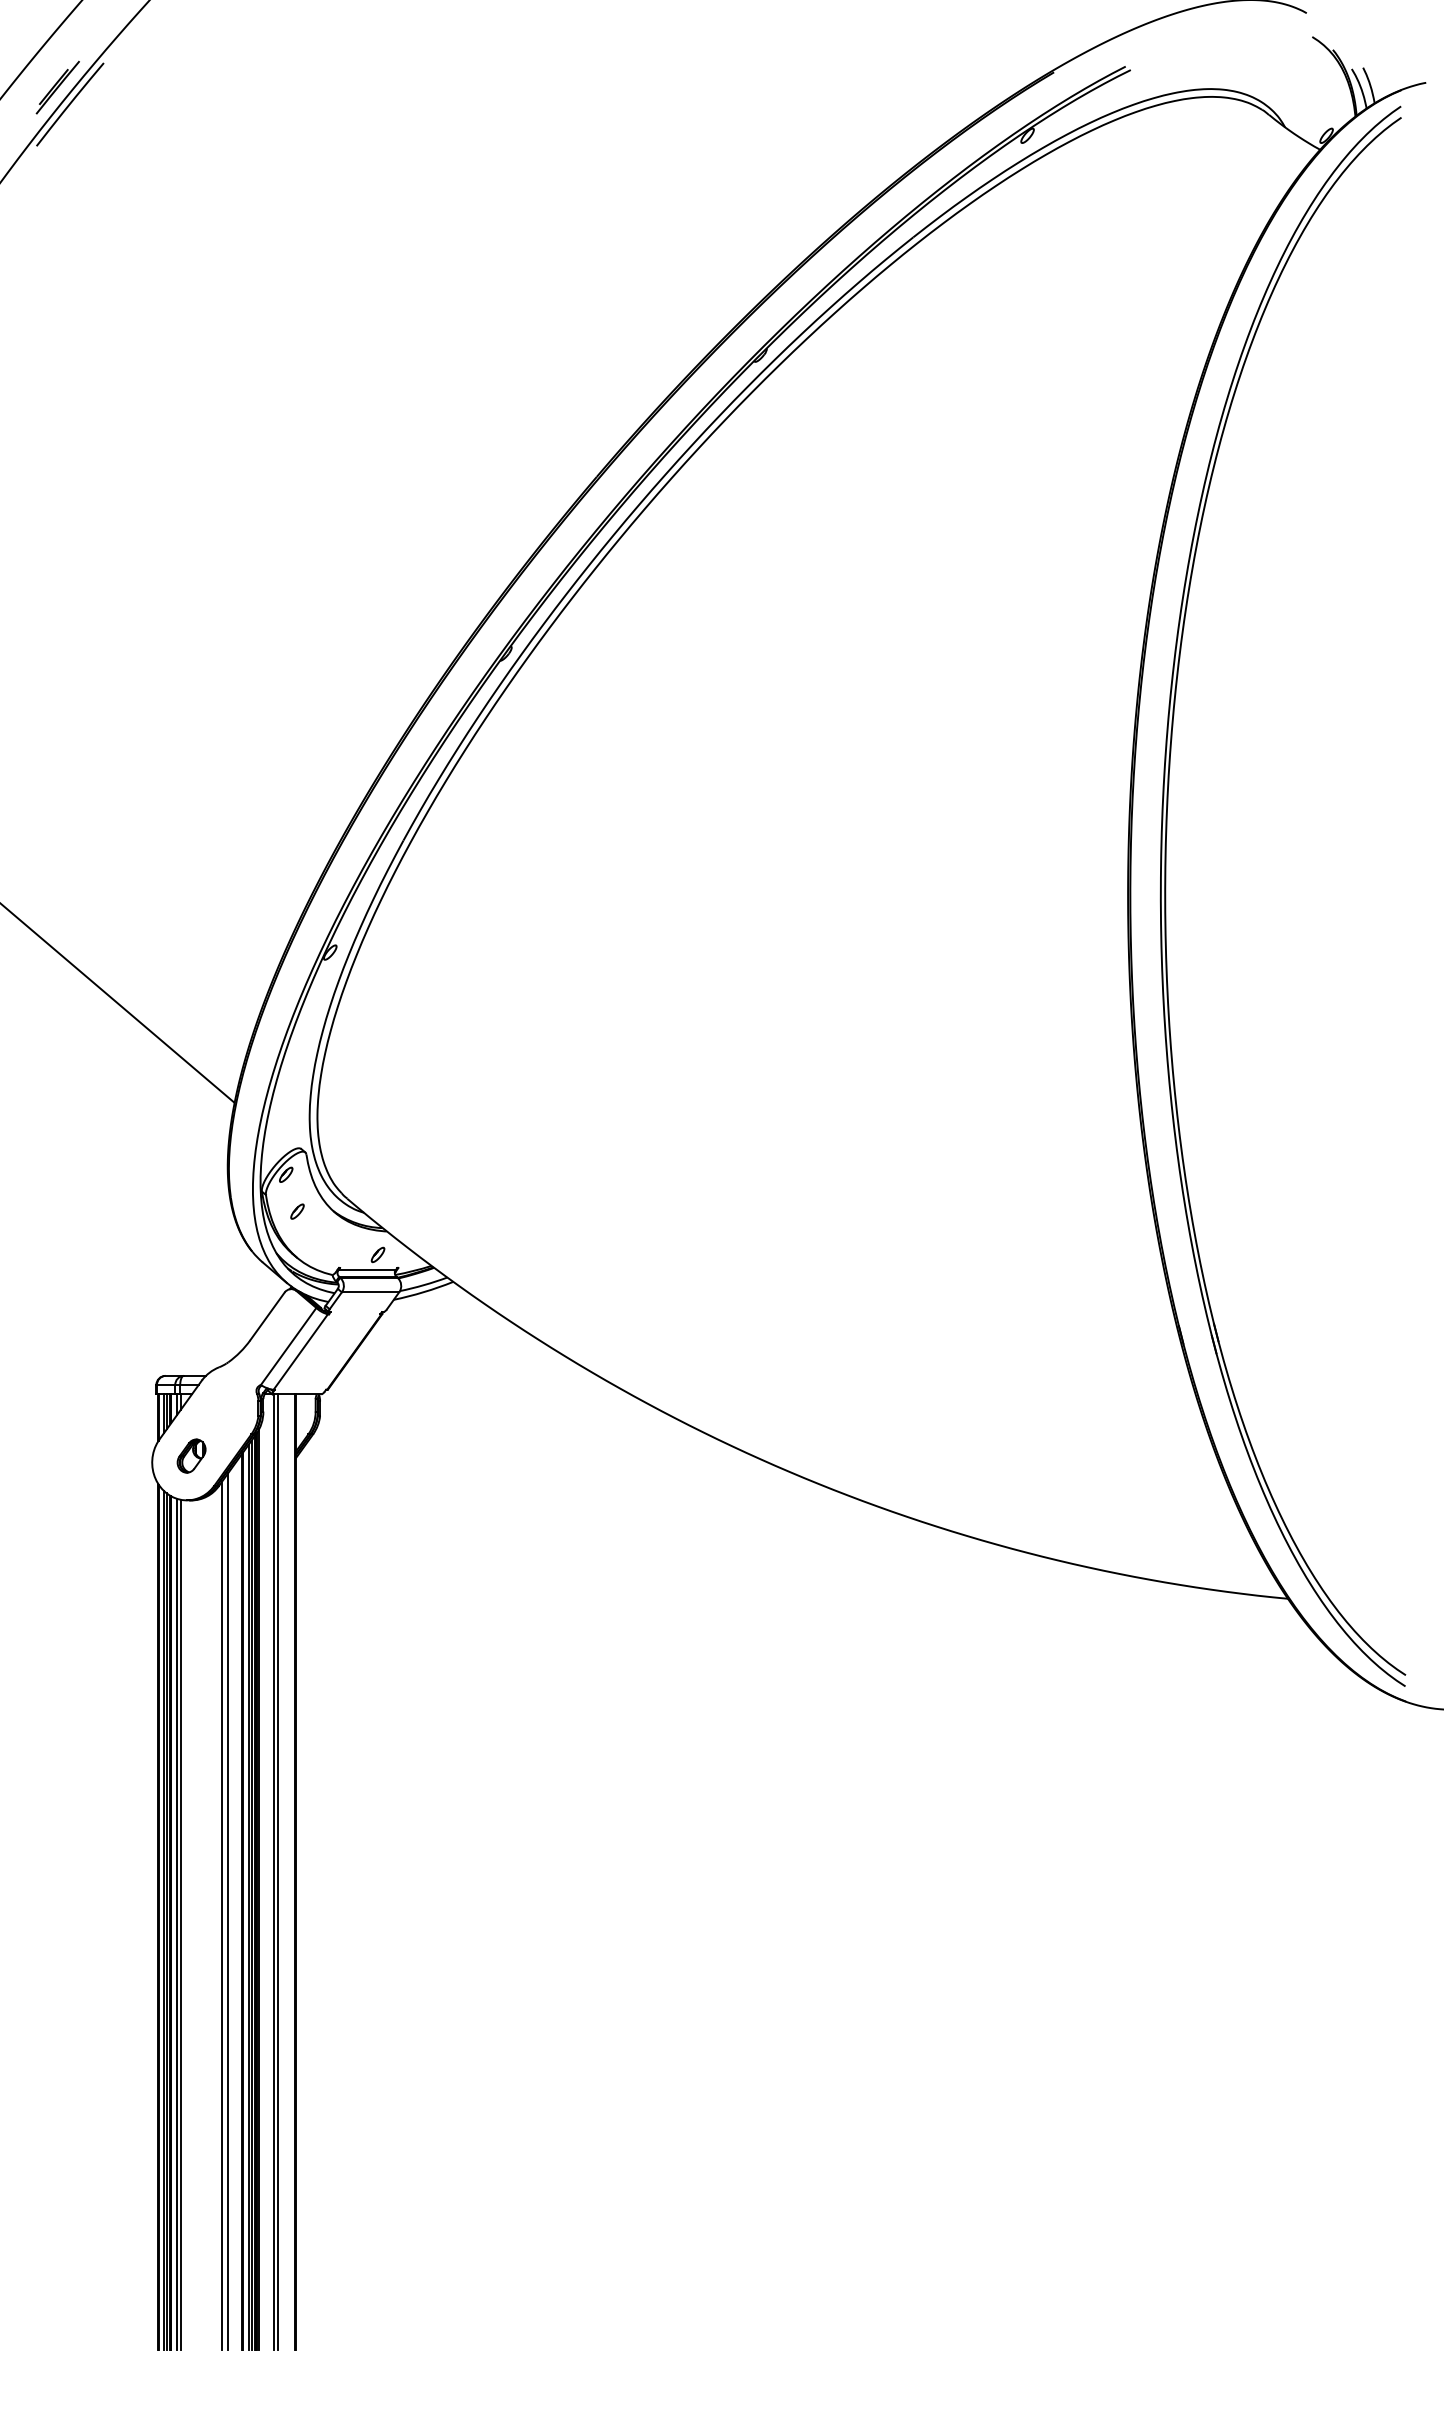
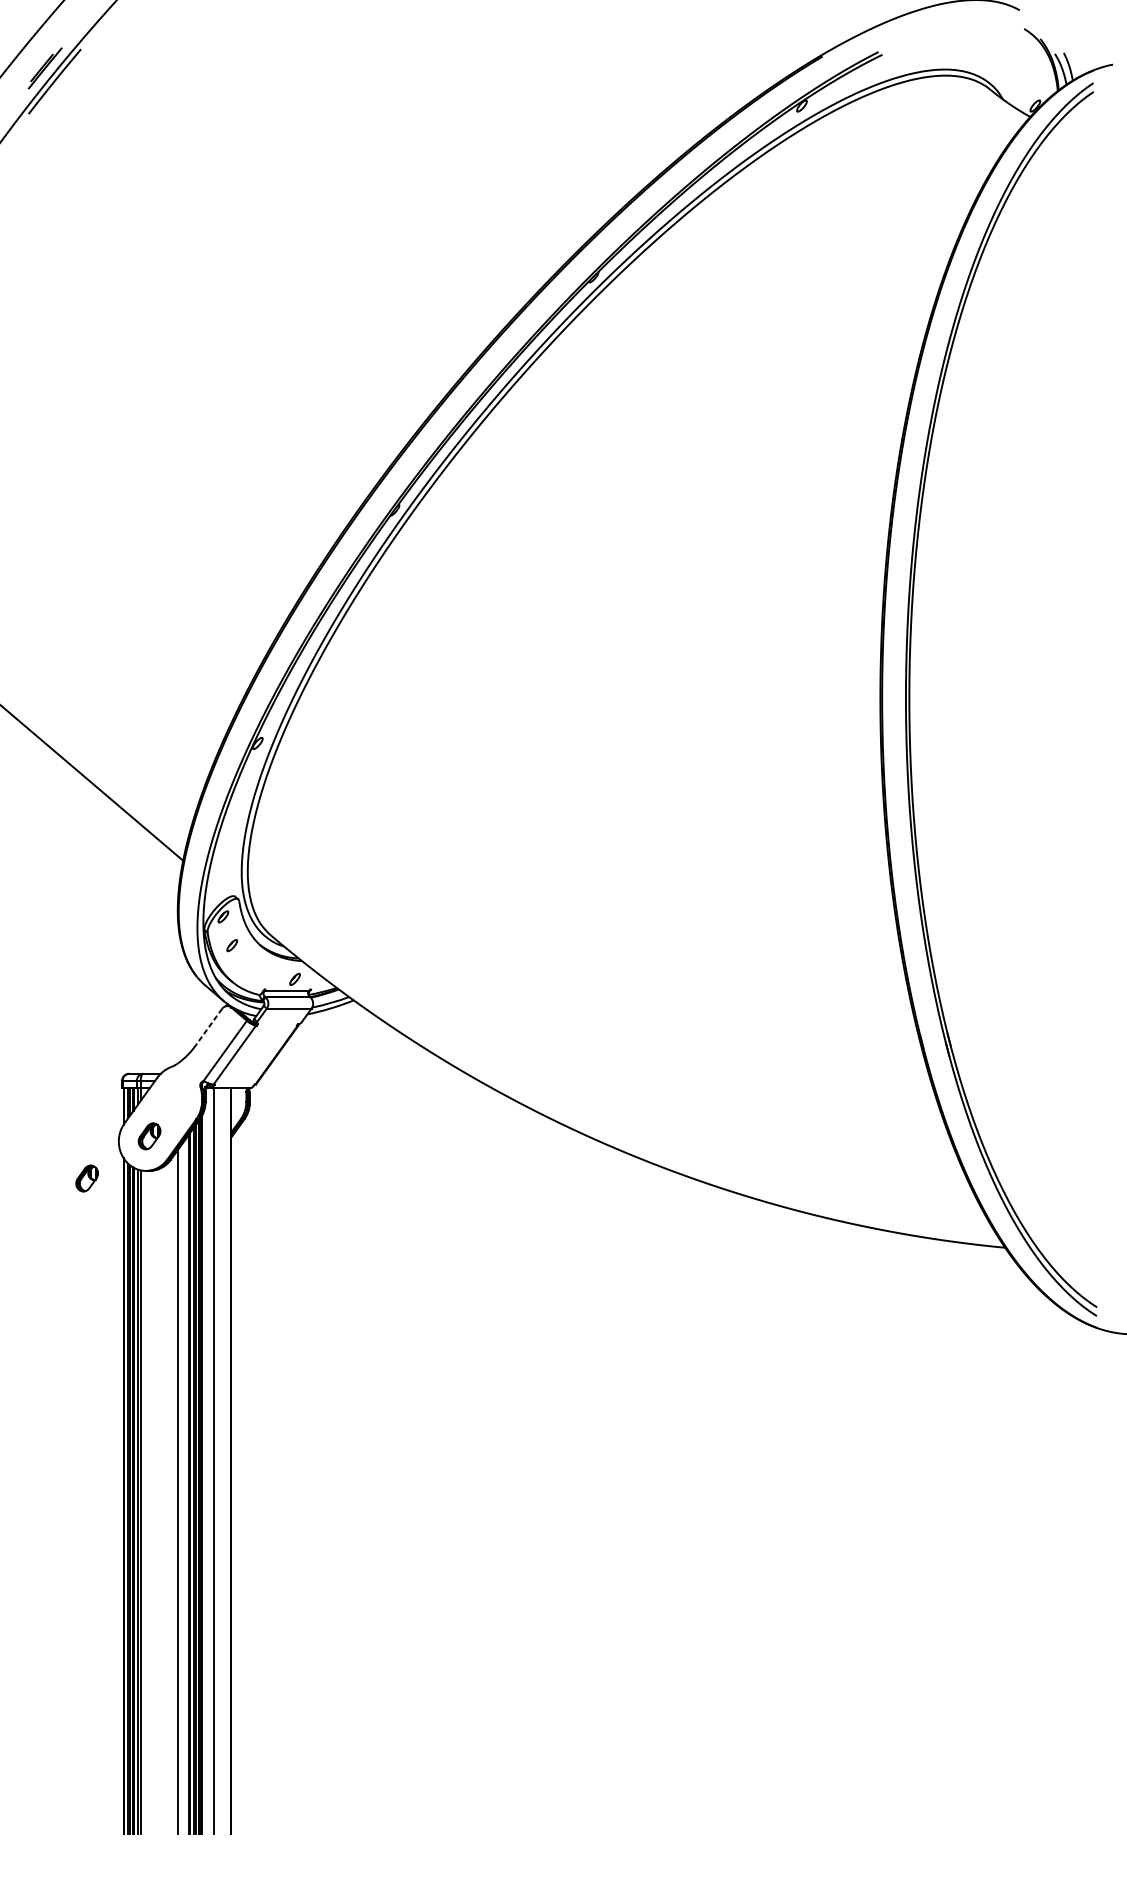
line: (267, 1316) -> (208, 1027), solid -> dashed
part: (111, 1509) -> (87, 1178), added
line: (277, 1872) -> (216, 1461), removed
line: (222, 1915) -> (173, 1494), removed

